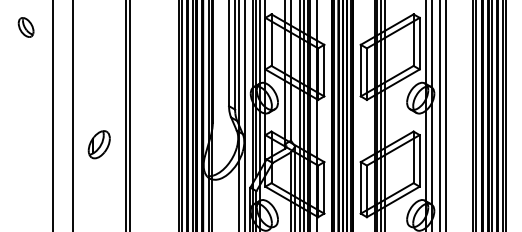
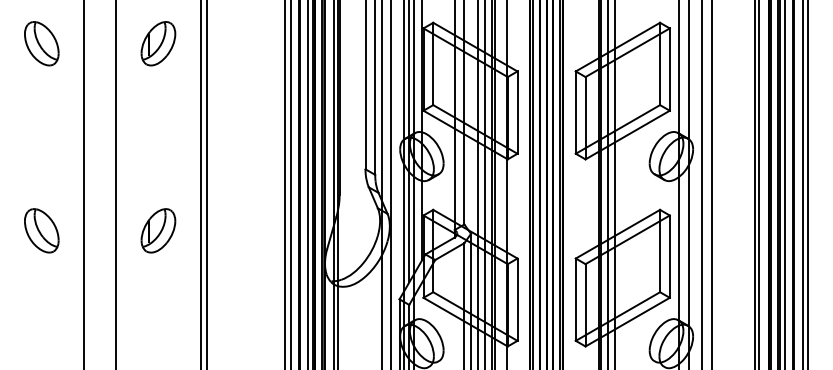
part: (25, 27) -> (40, 43), size x1.43
part: (98, 27) -> (157, 43), added
part: (25, 144) -> (40, 230), added

